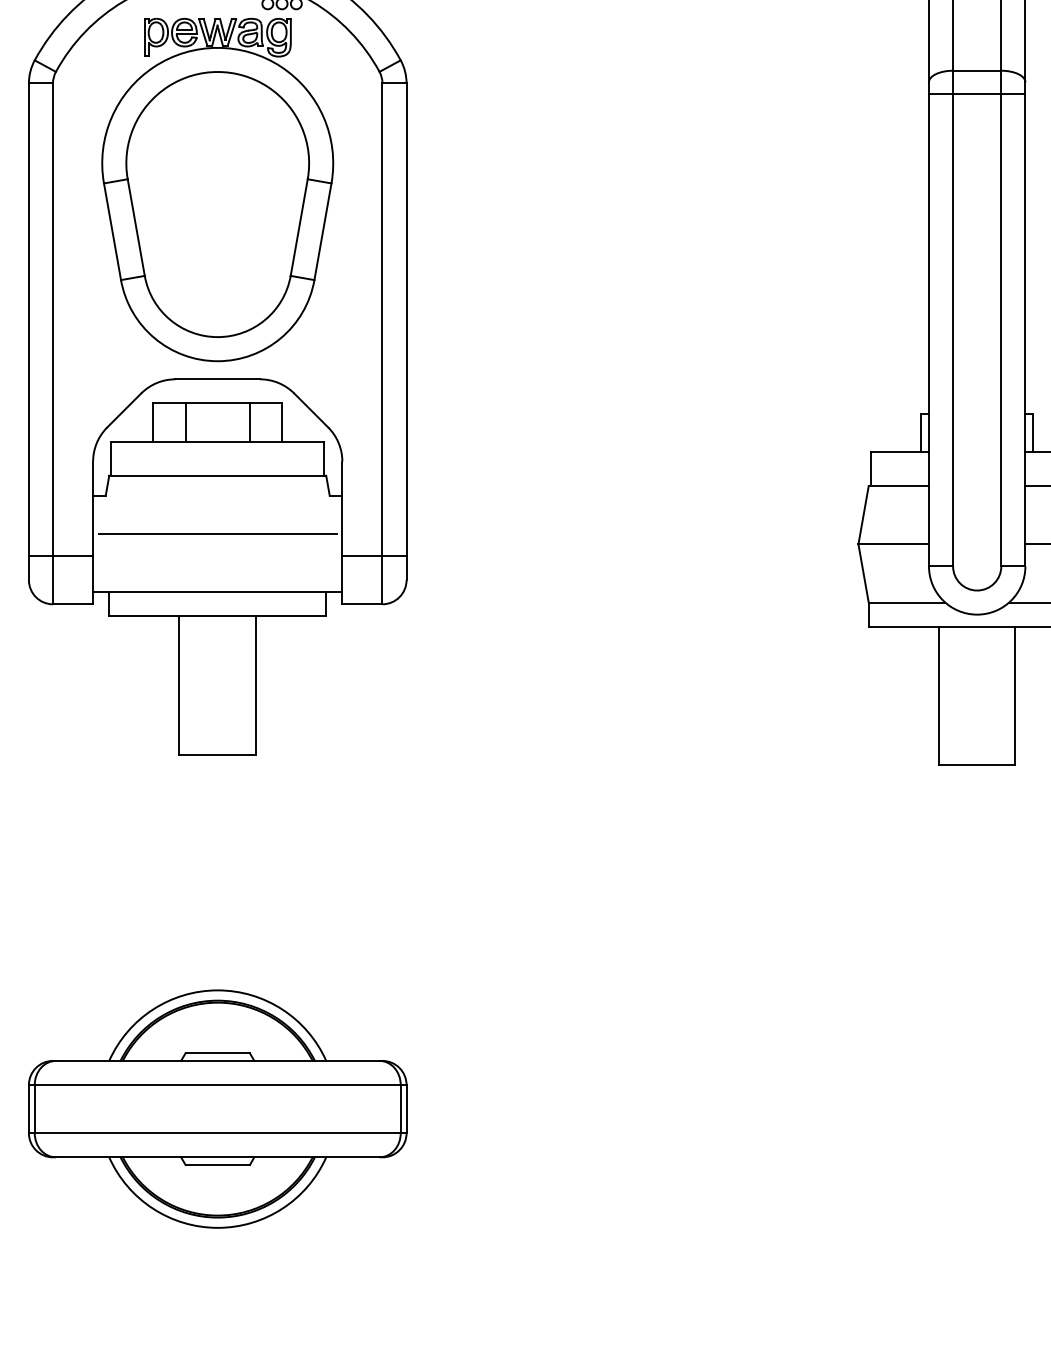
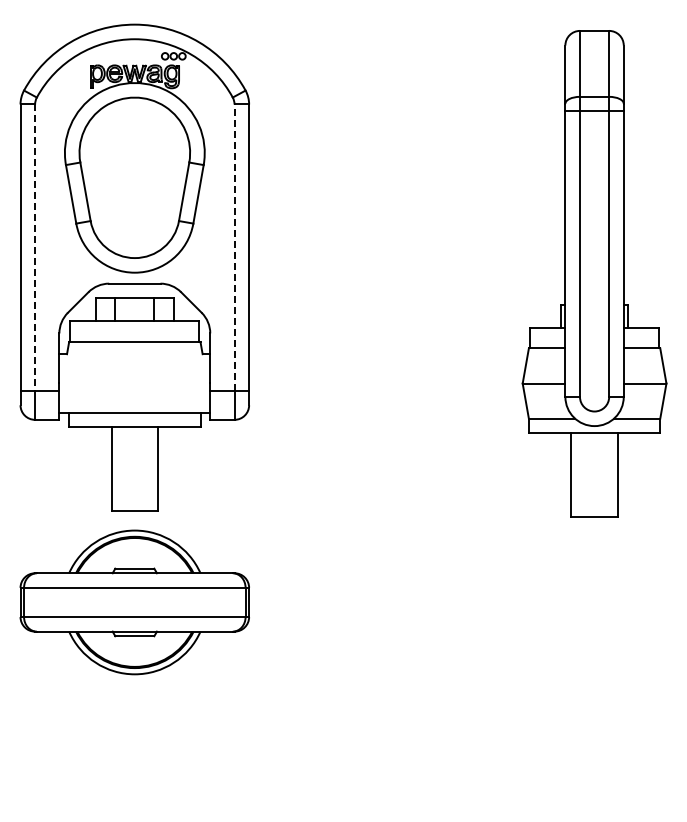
line: (382, 319) -> (234, 247), solid -> dashed
line: (53, 321) -> (35, 248), solid -> dashed
line: (217, 534) -> (134, 377), removed
part: (217, 1109) -> (134, 602), moved

